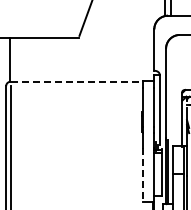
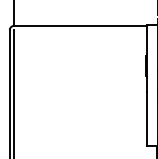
line: (77, 81) -> (81, 25), dashed -> solid
line: (143, 175) -> (147, 119), dashed -> solid

